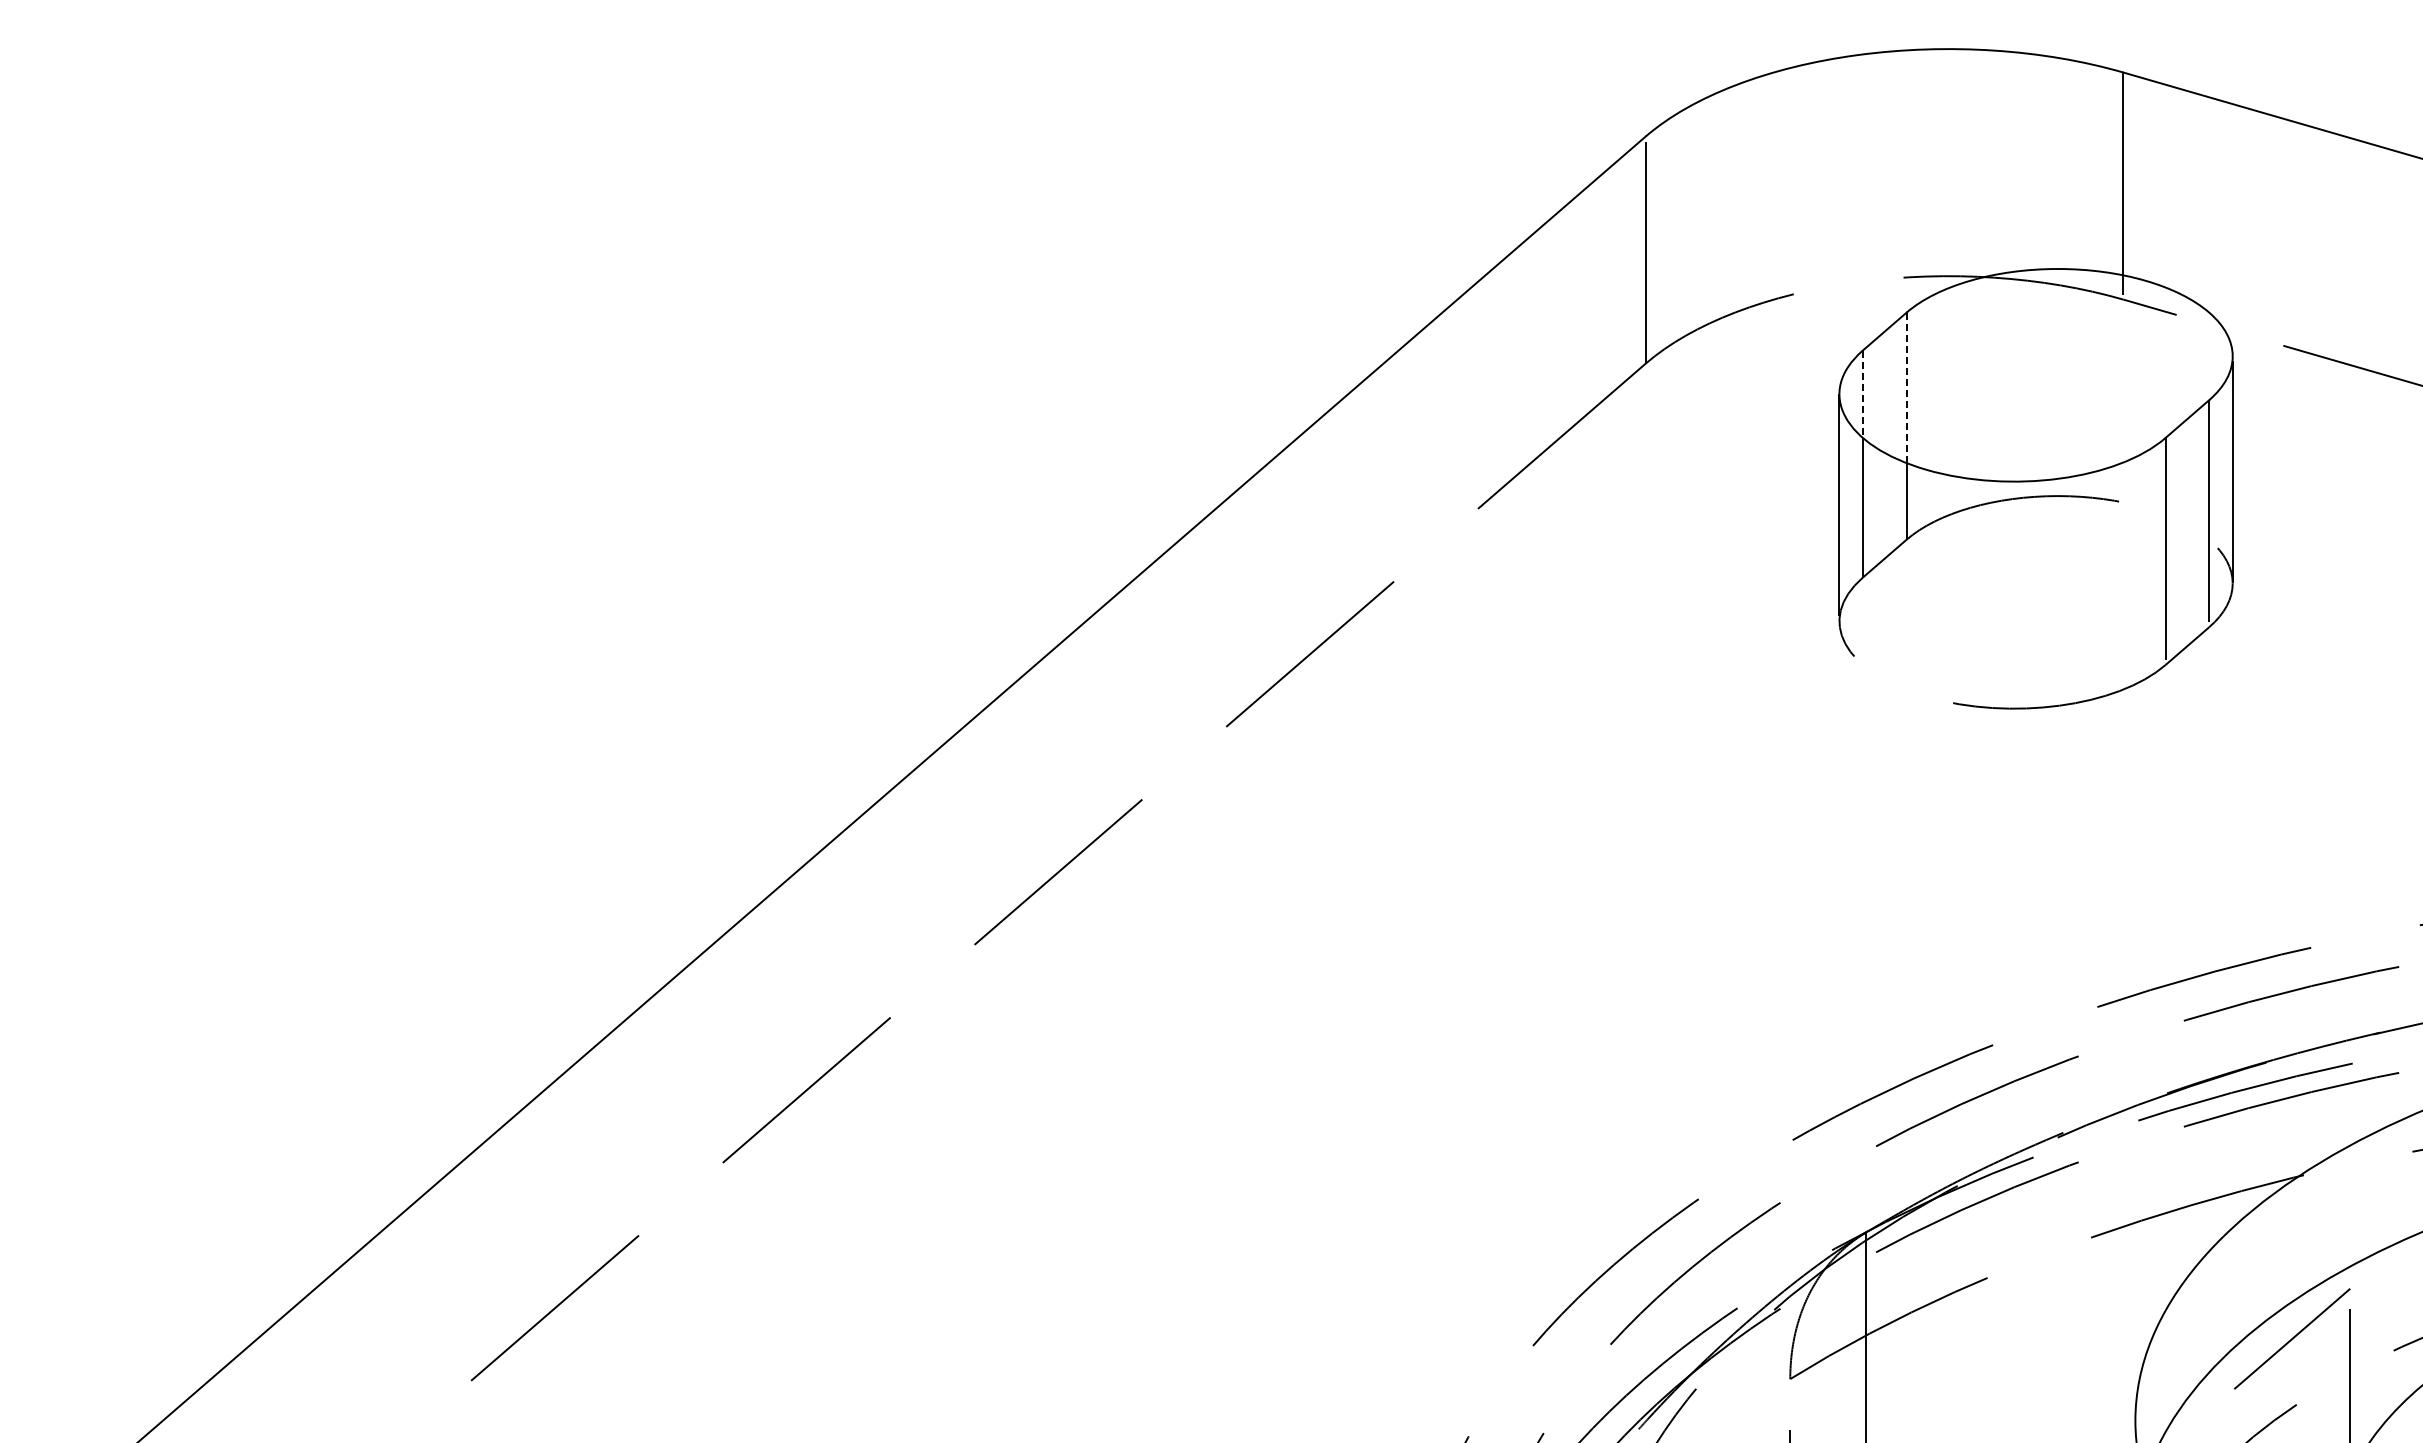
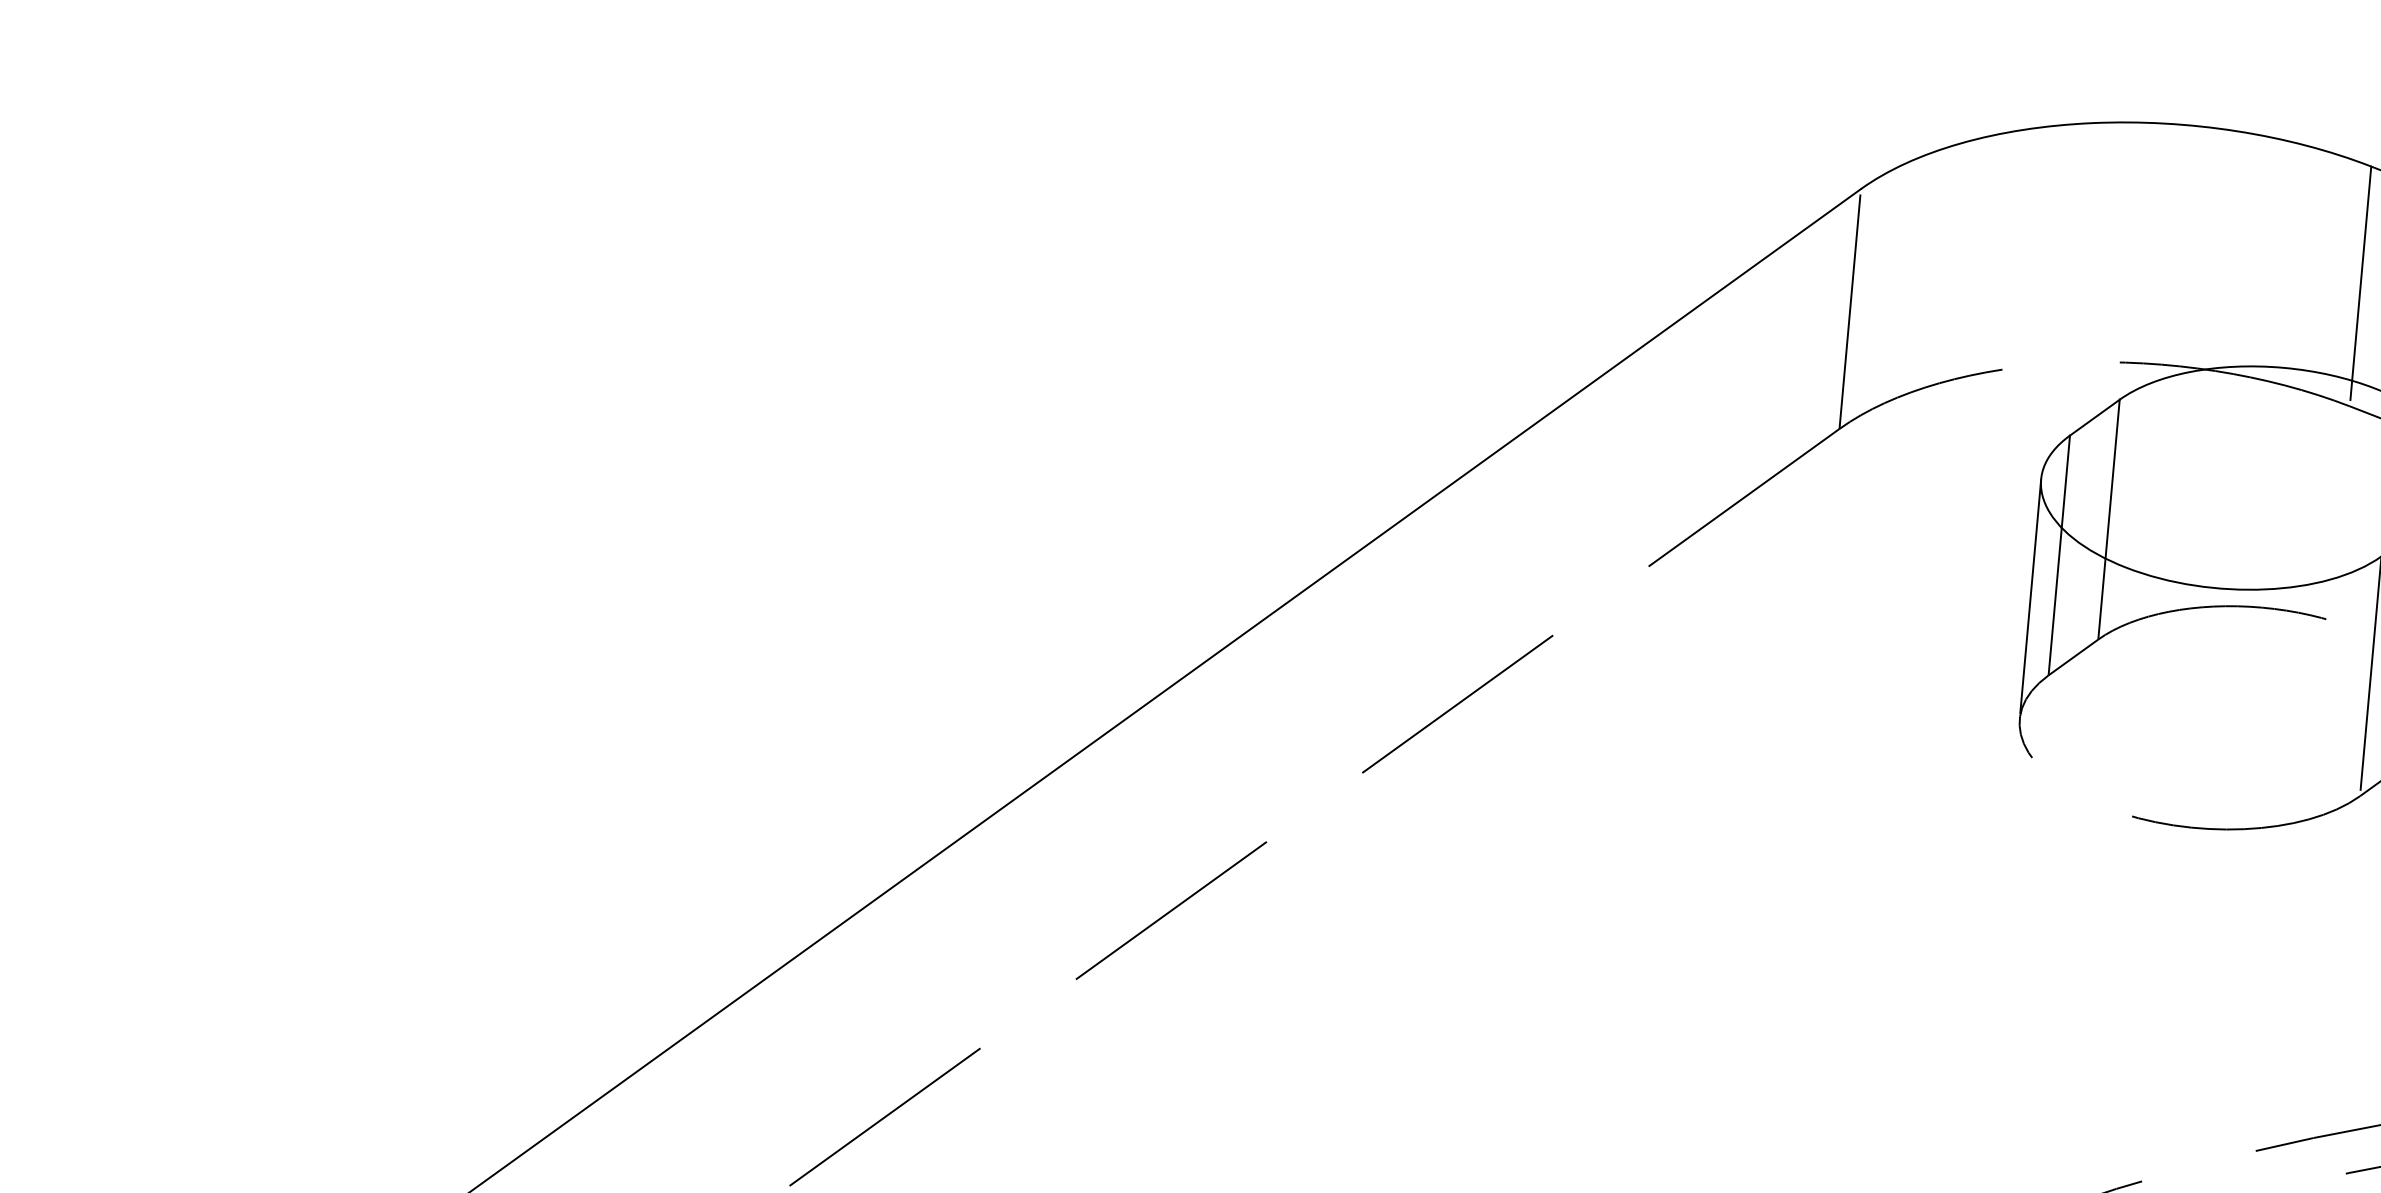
line: (1906, 388) -> (2112, 479), dashed -> solid
line: (1862, 394) -> (2065, 481), dashed -> solid

